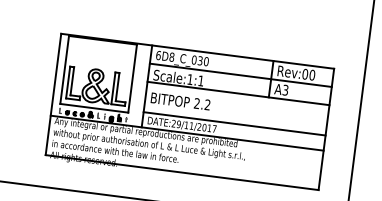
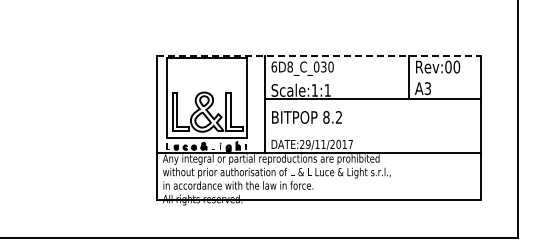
line: (197, 51) -> (319, 56), solid -> dashed
line: (241, 75) -> (373, 77), removed
text: (197, 103) -> (326, 117), 2.2 -> 8.2
line: (234, 123) -> (373, 135), removed

